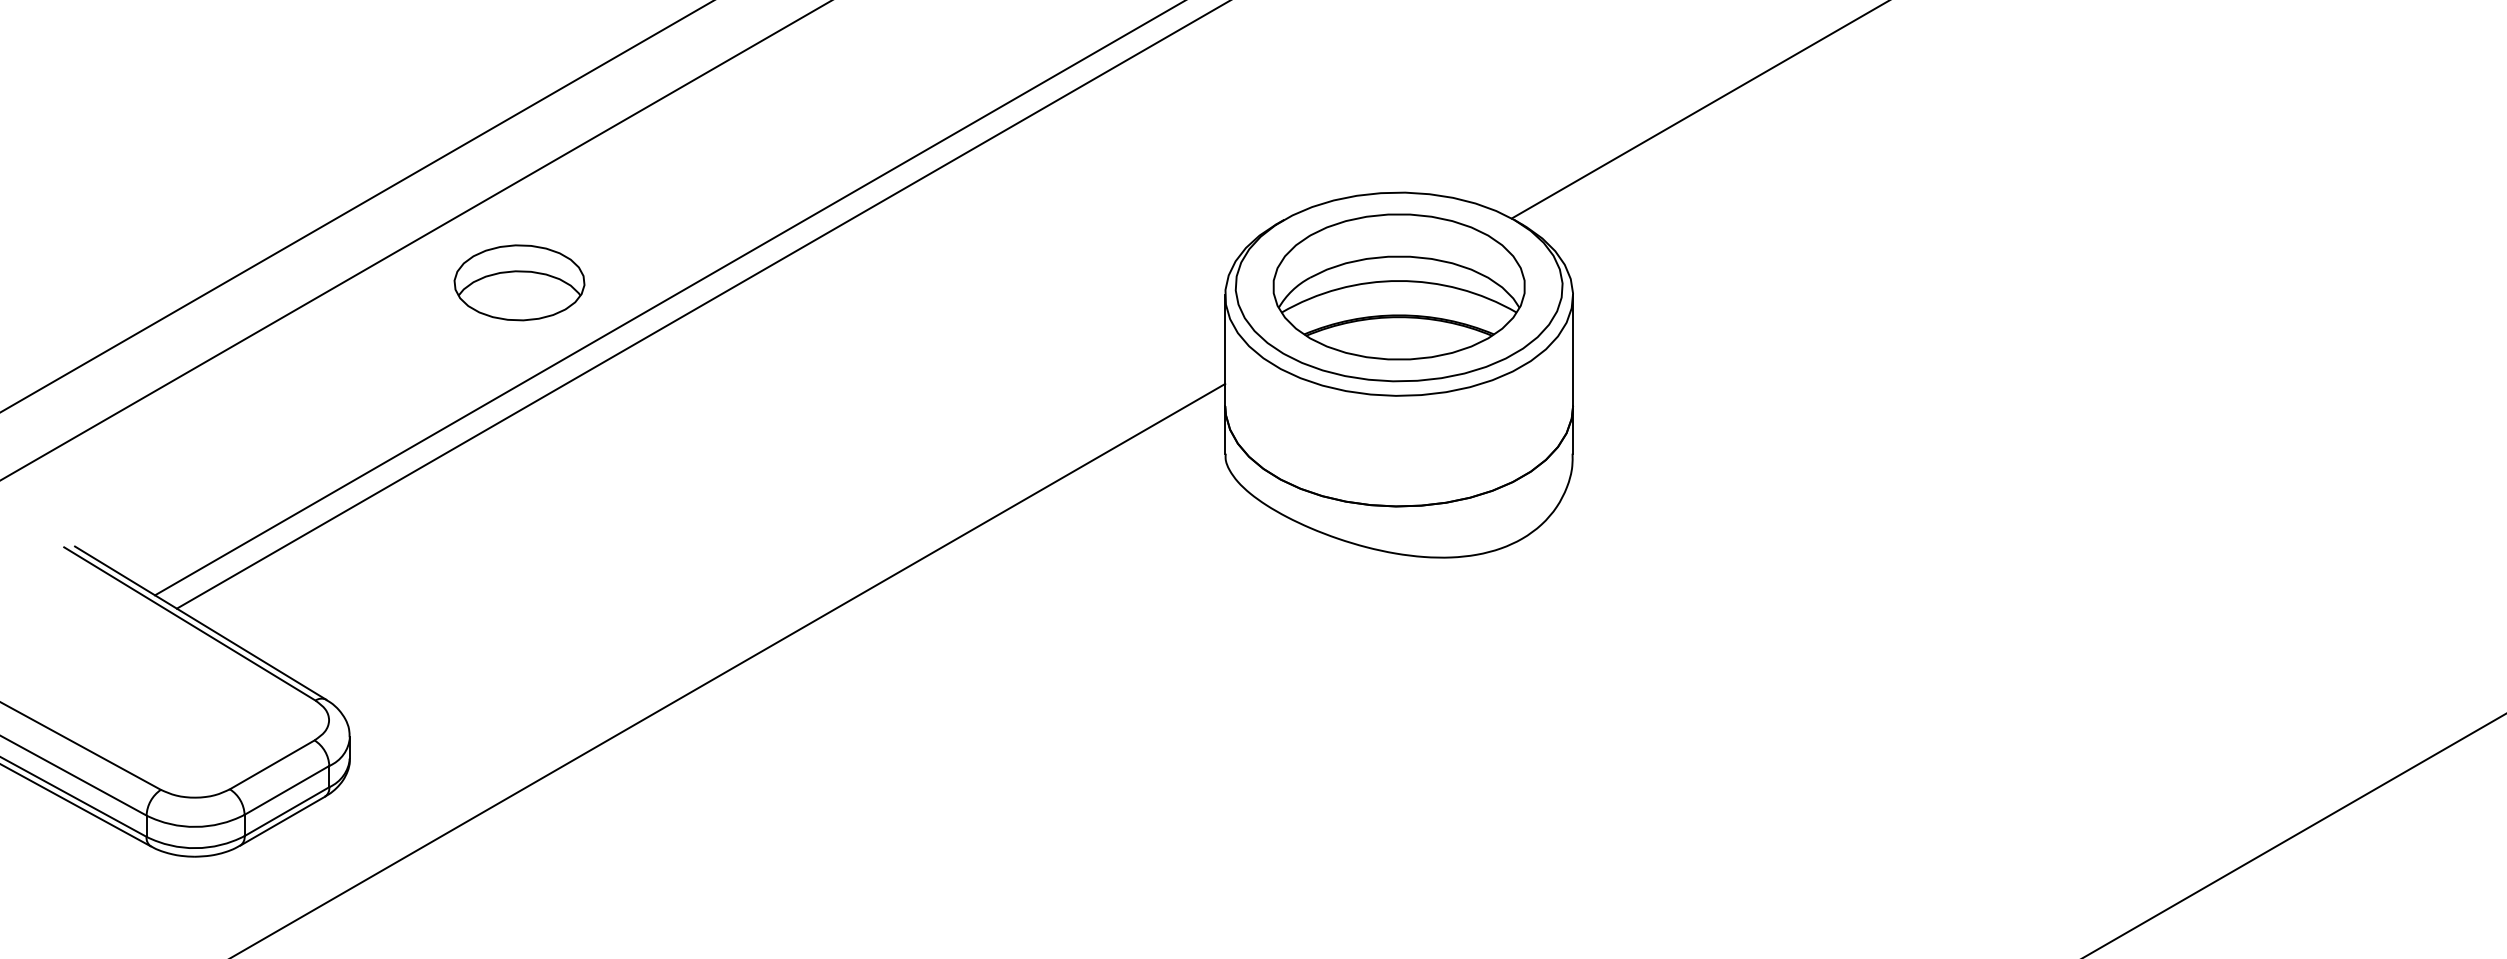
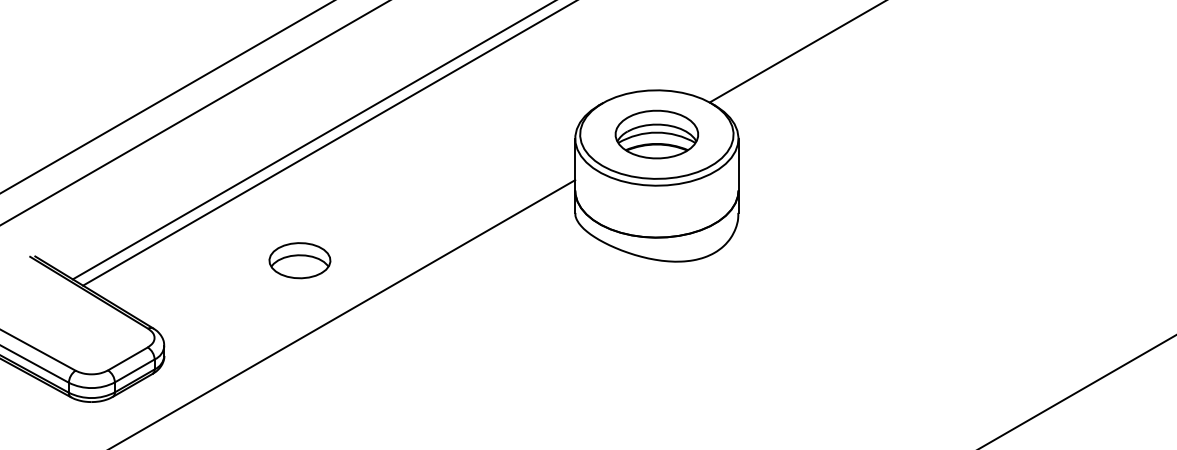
part: (518, 282) -> (299, 260), moved
part: (1398, 286) -> (656, 134), size x0.7

